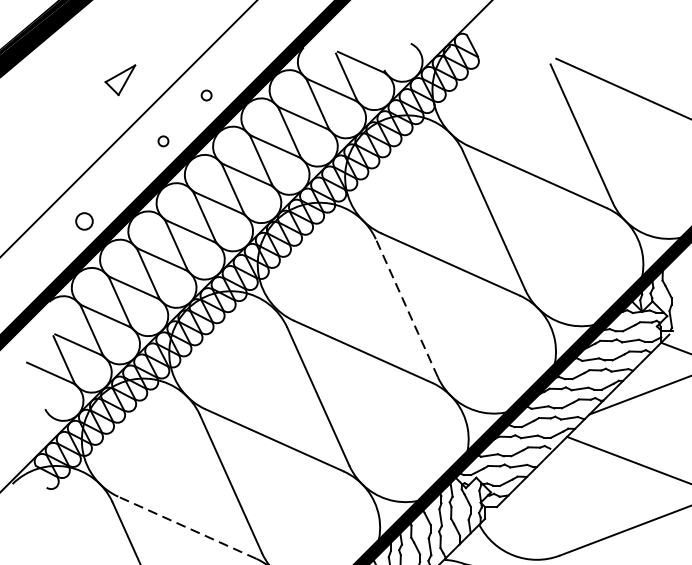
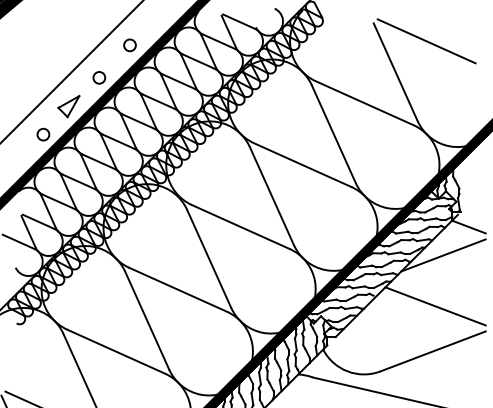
part: (119, 80) -> (68, 106), moved
circle: (205, 95) -> (129, 45), size x1.67
circle: (163, 140) -> (99, 77), size x1.67
line: (406, 308) -> (271, 196), dashed -> solid
line: (187, 527) -> (116, 351), dashed -> solid

